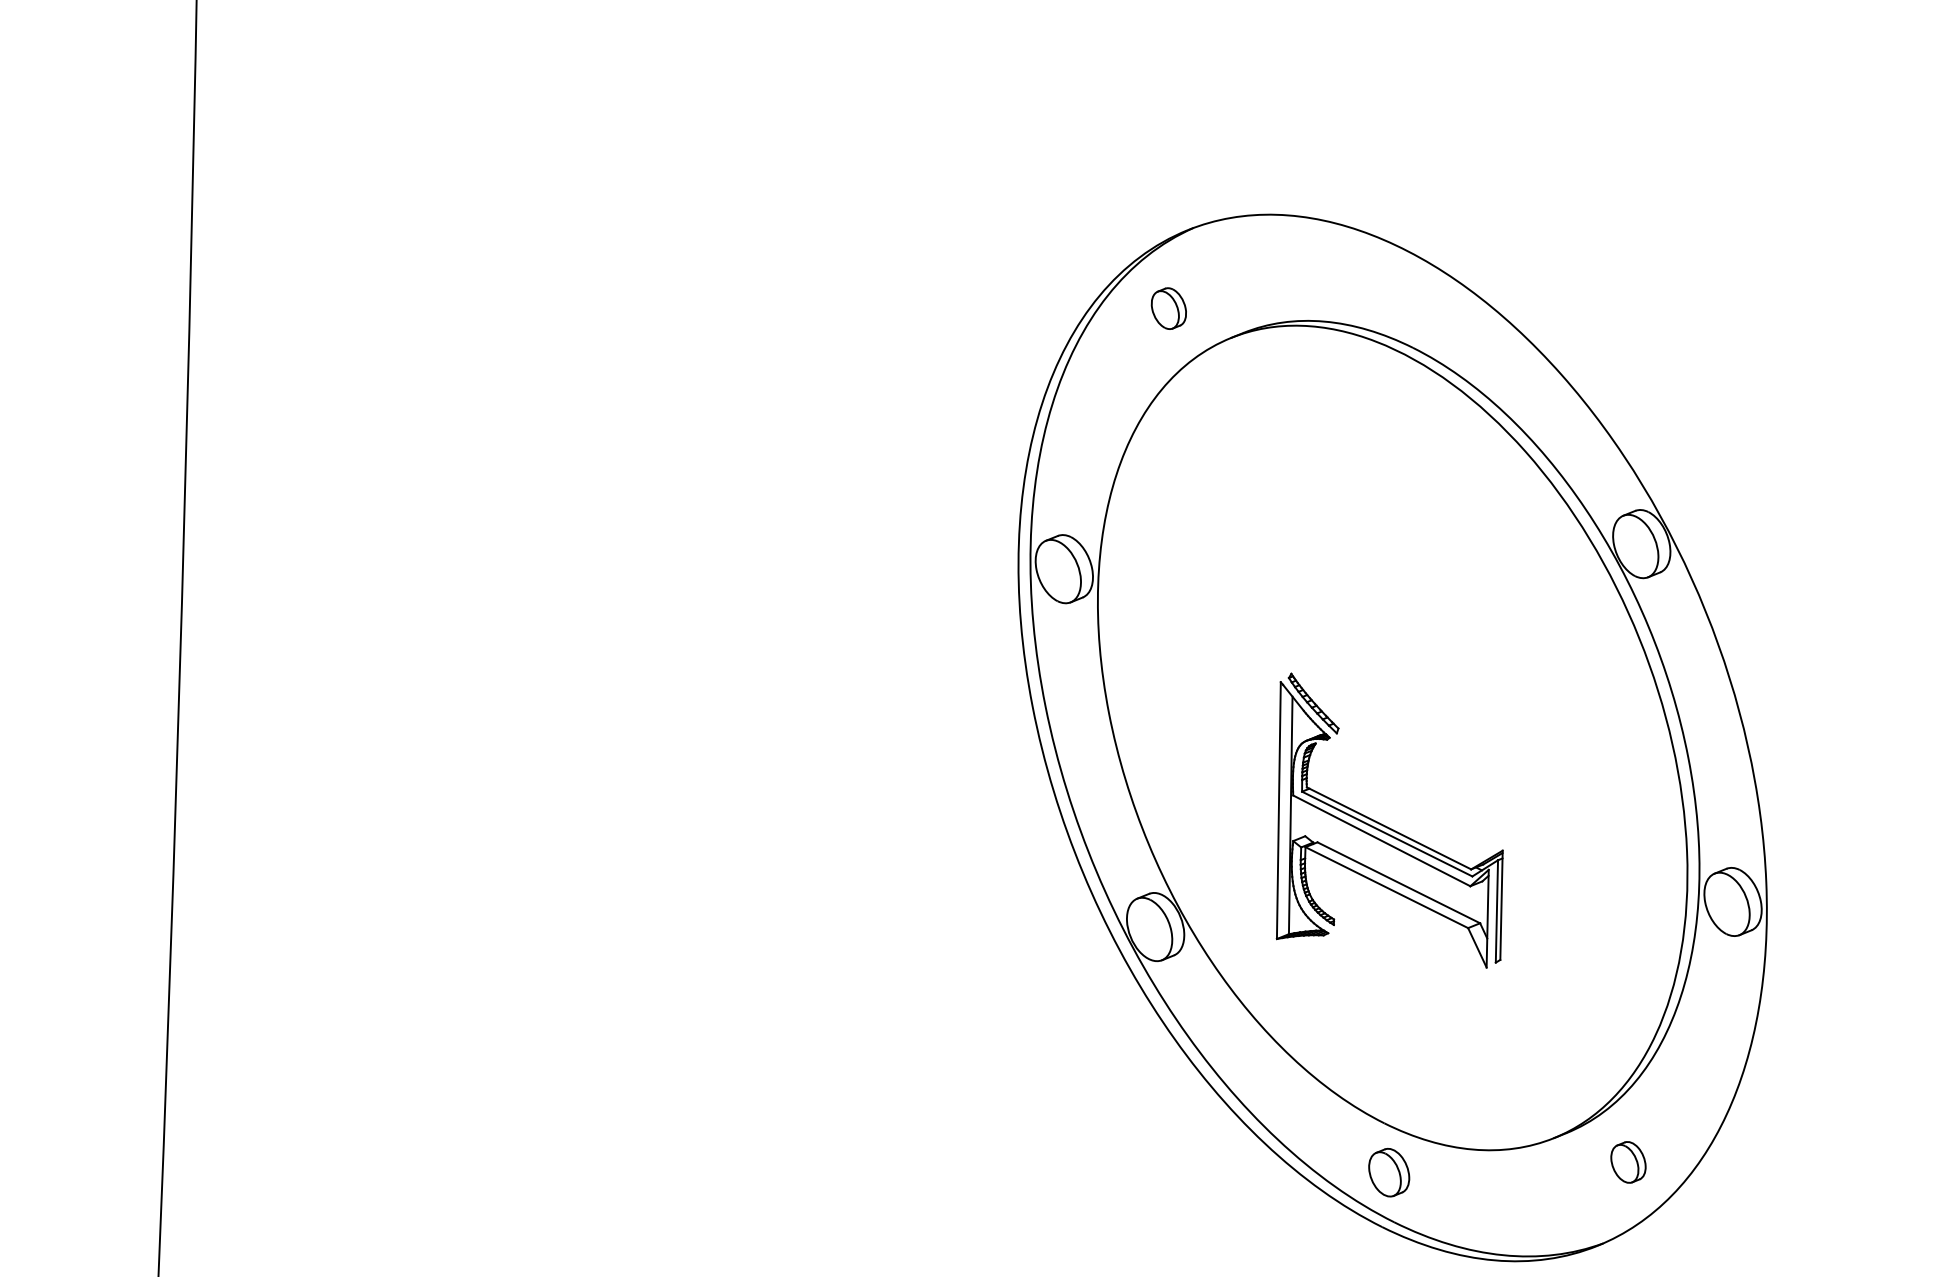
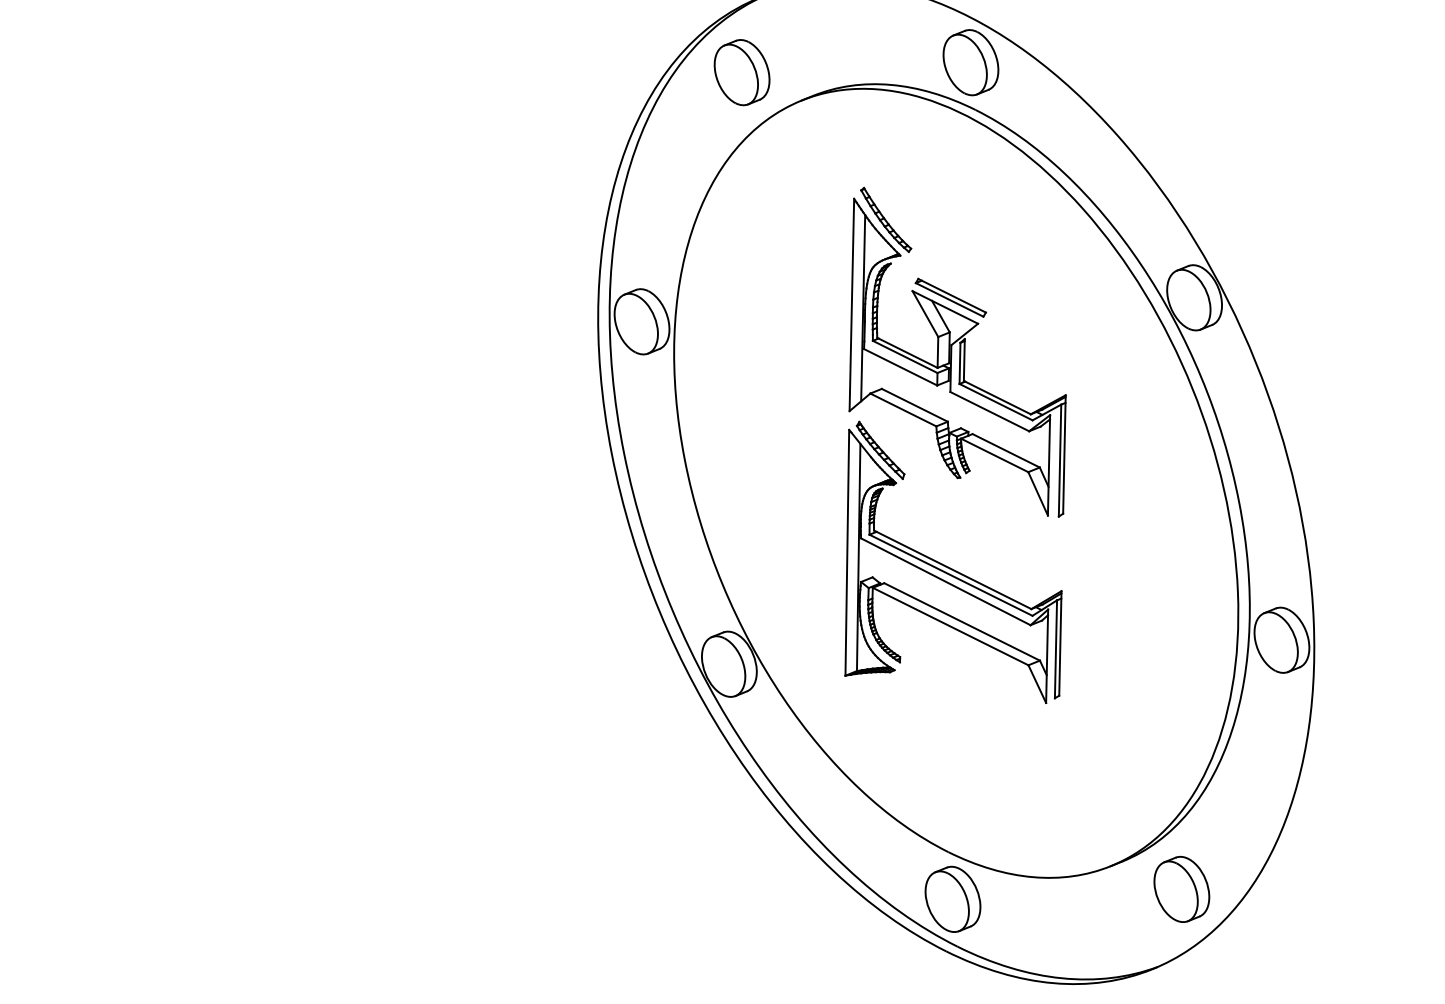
part: (1407, 298) -> (970, 62), added
part: (1168, 308) -> (741, 72), size x1.67
part: (1394, 600) -> (957, 351), added
part: (1628, 1162) -> (1181, 889), size x1.67
part: (1388, 1172) -> (952, 899), size x1.43

